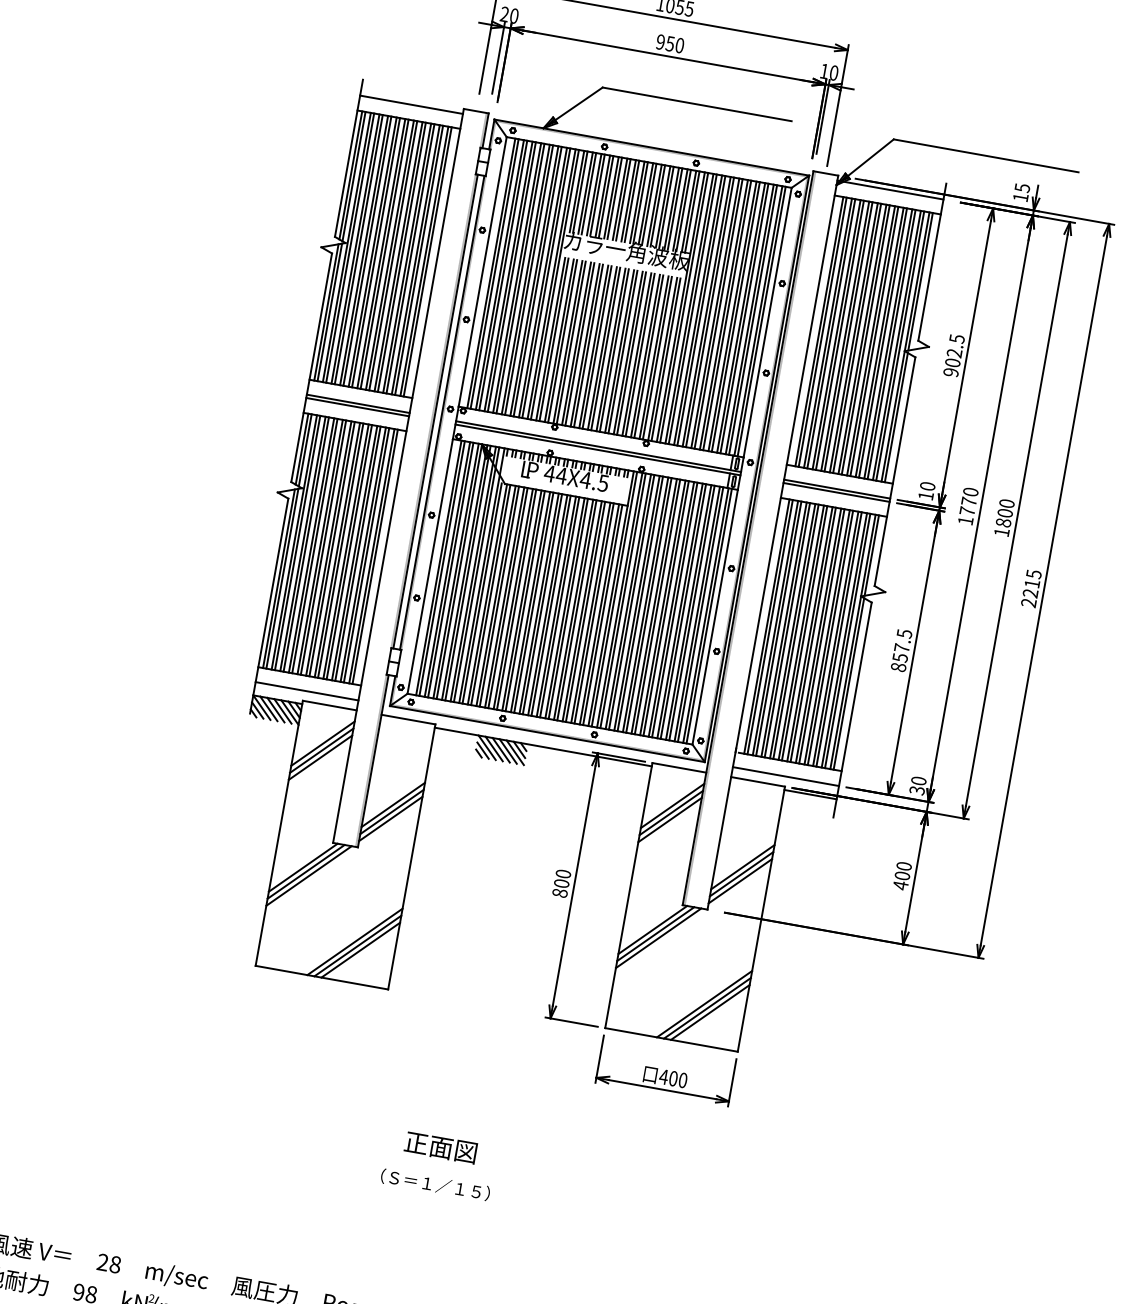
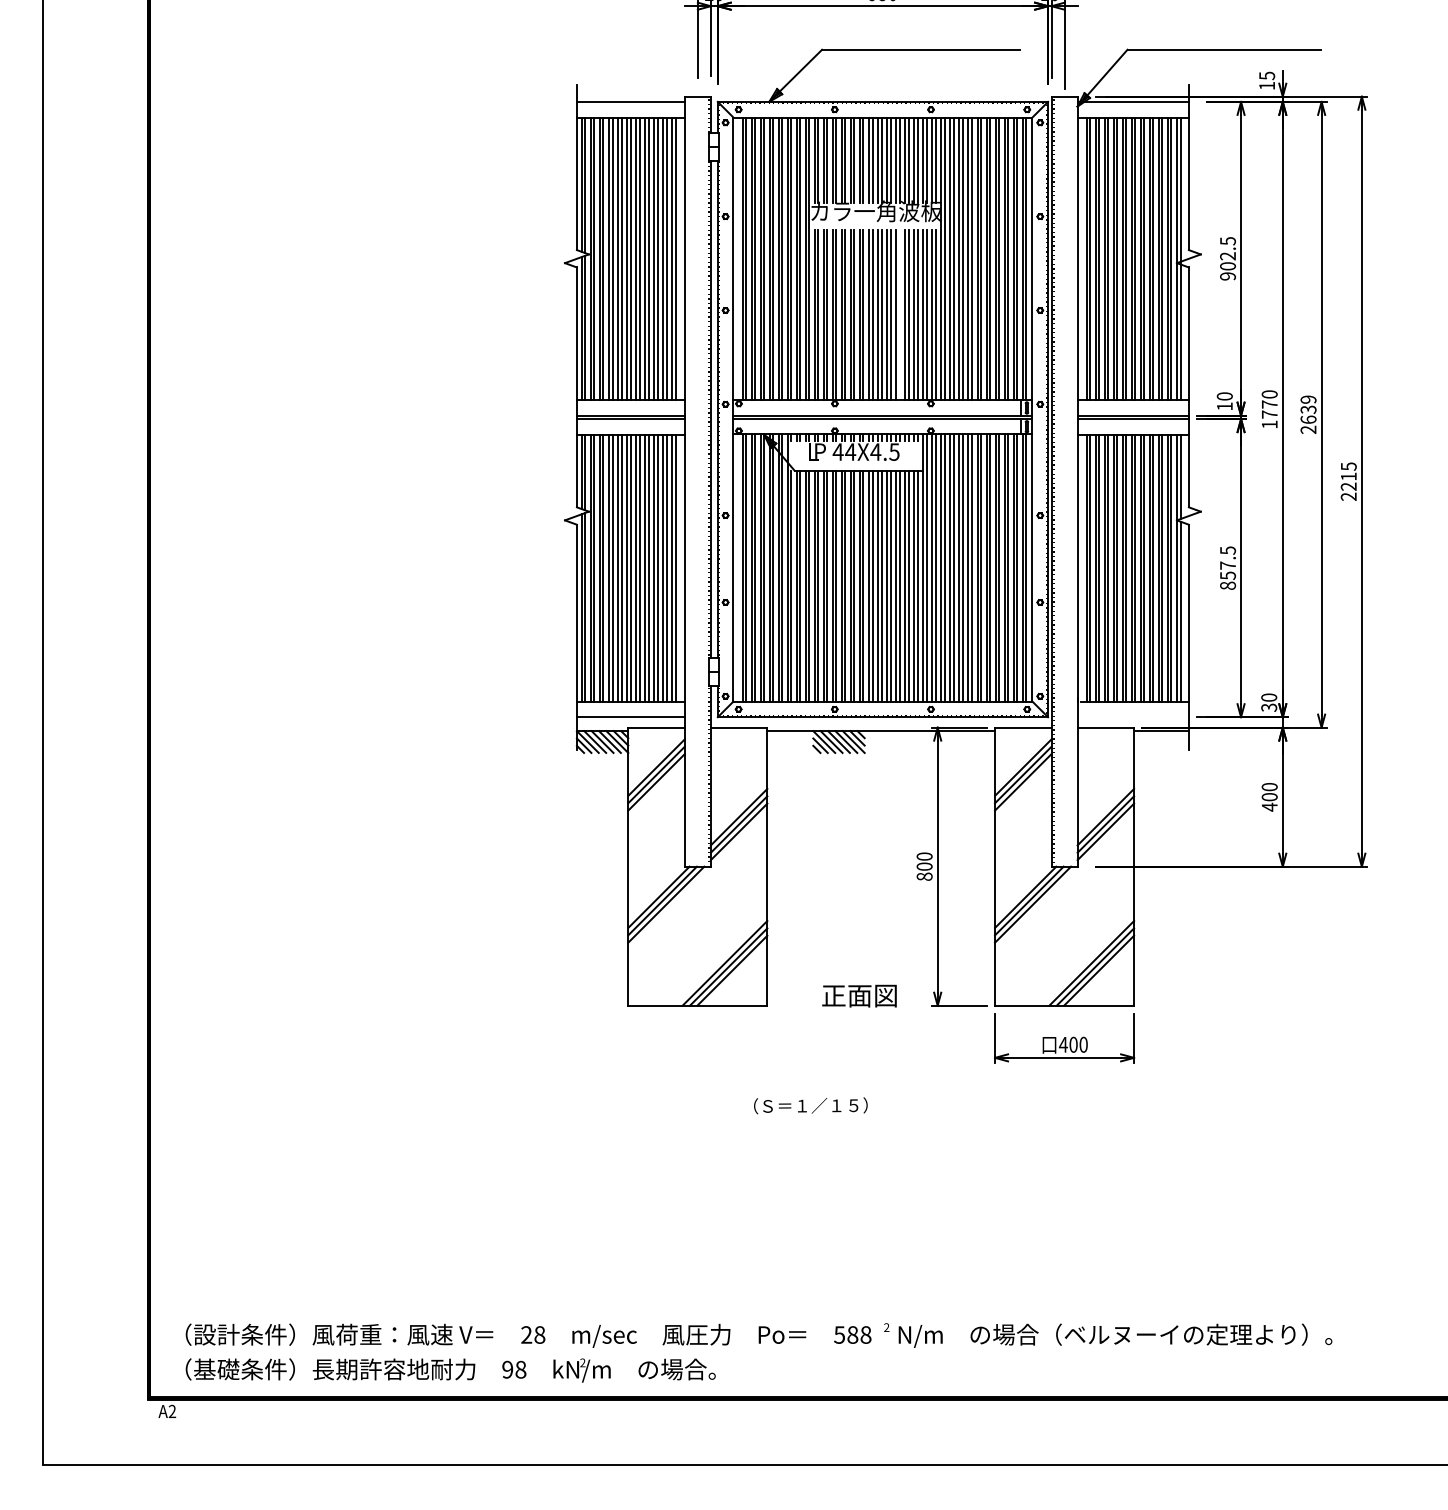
line: (631, 353) -> (899, 314), removed
text: (1004, 517) -> (1308, 414), 1800 -> 2639
line: (785, 776) -> (1132, 717), removed
text: (440, 1147) -> (859, 995), moved
text: (435, 1184) -> (810, 1105), moved

